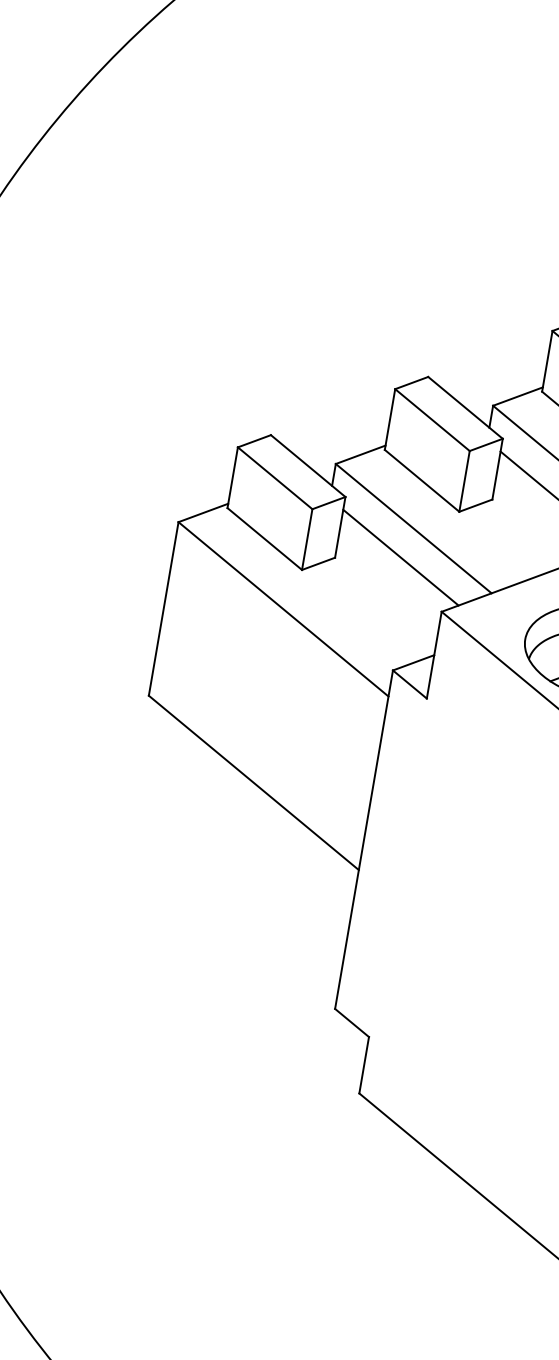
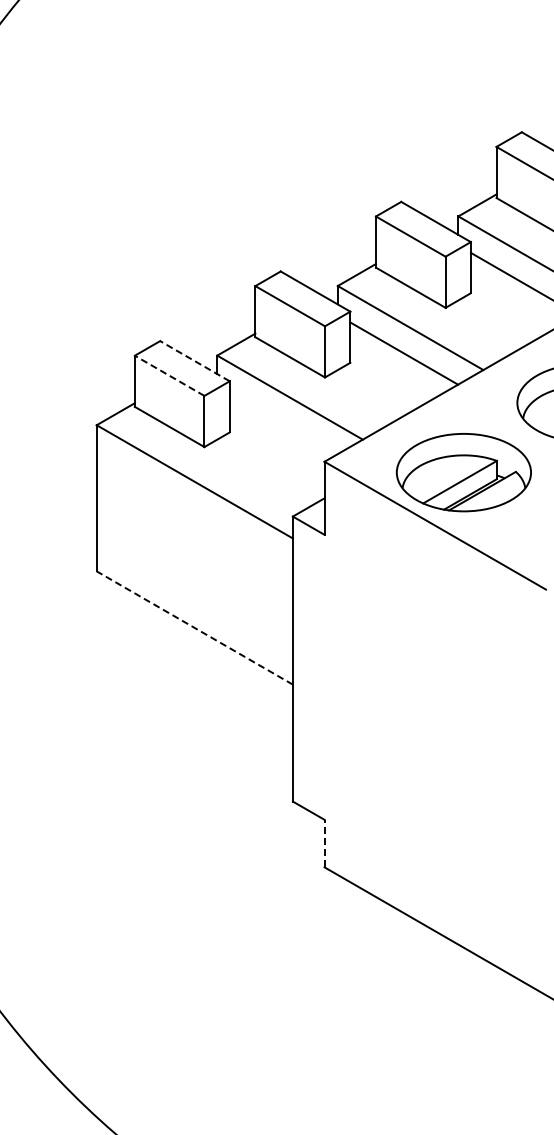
line: (307, 465) -> (194, 360), solid -> dashed
line: (275, 477) -> (169, 375), solid -> dashed
line: (400, 558) -> (283, 423), removed
line: (253, 782) -> (194, 627), solid -> dashed
line: (364, 1065) -> (324, 843), solid -> dashed

